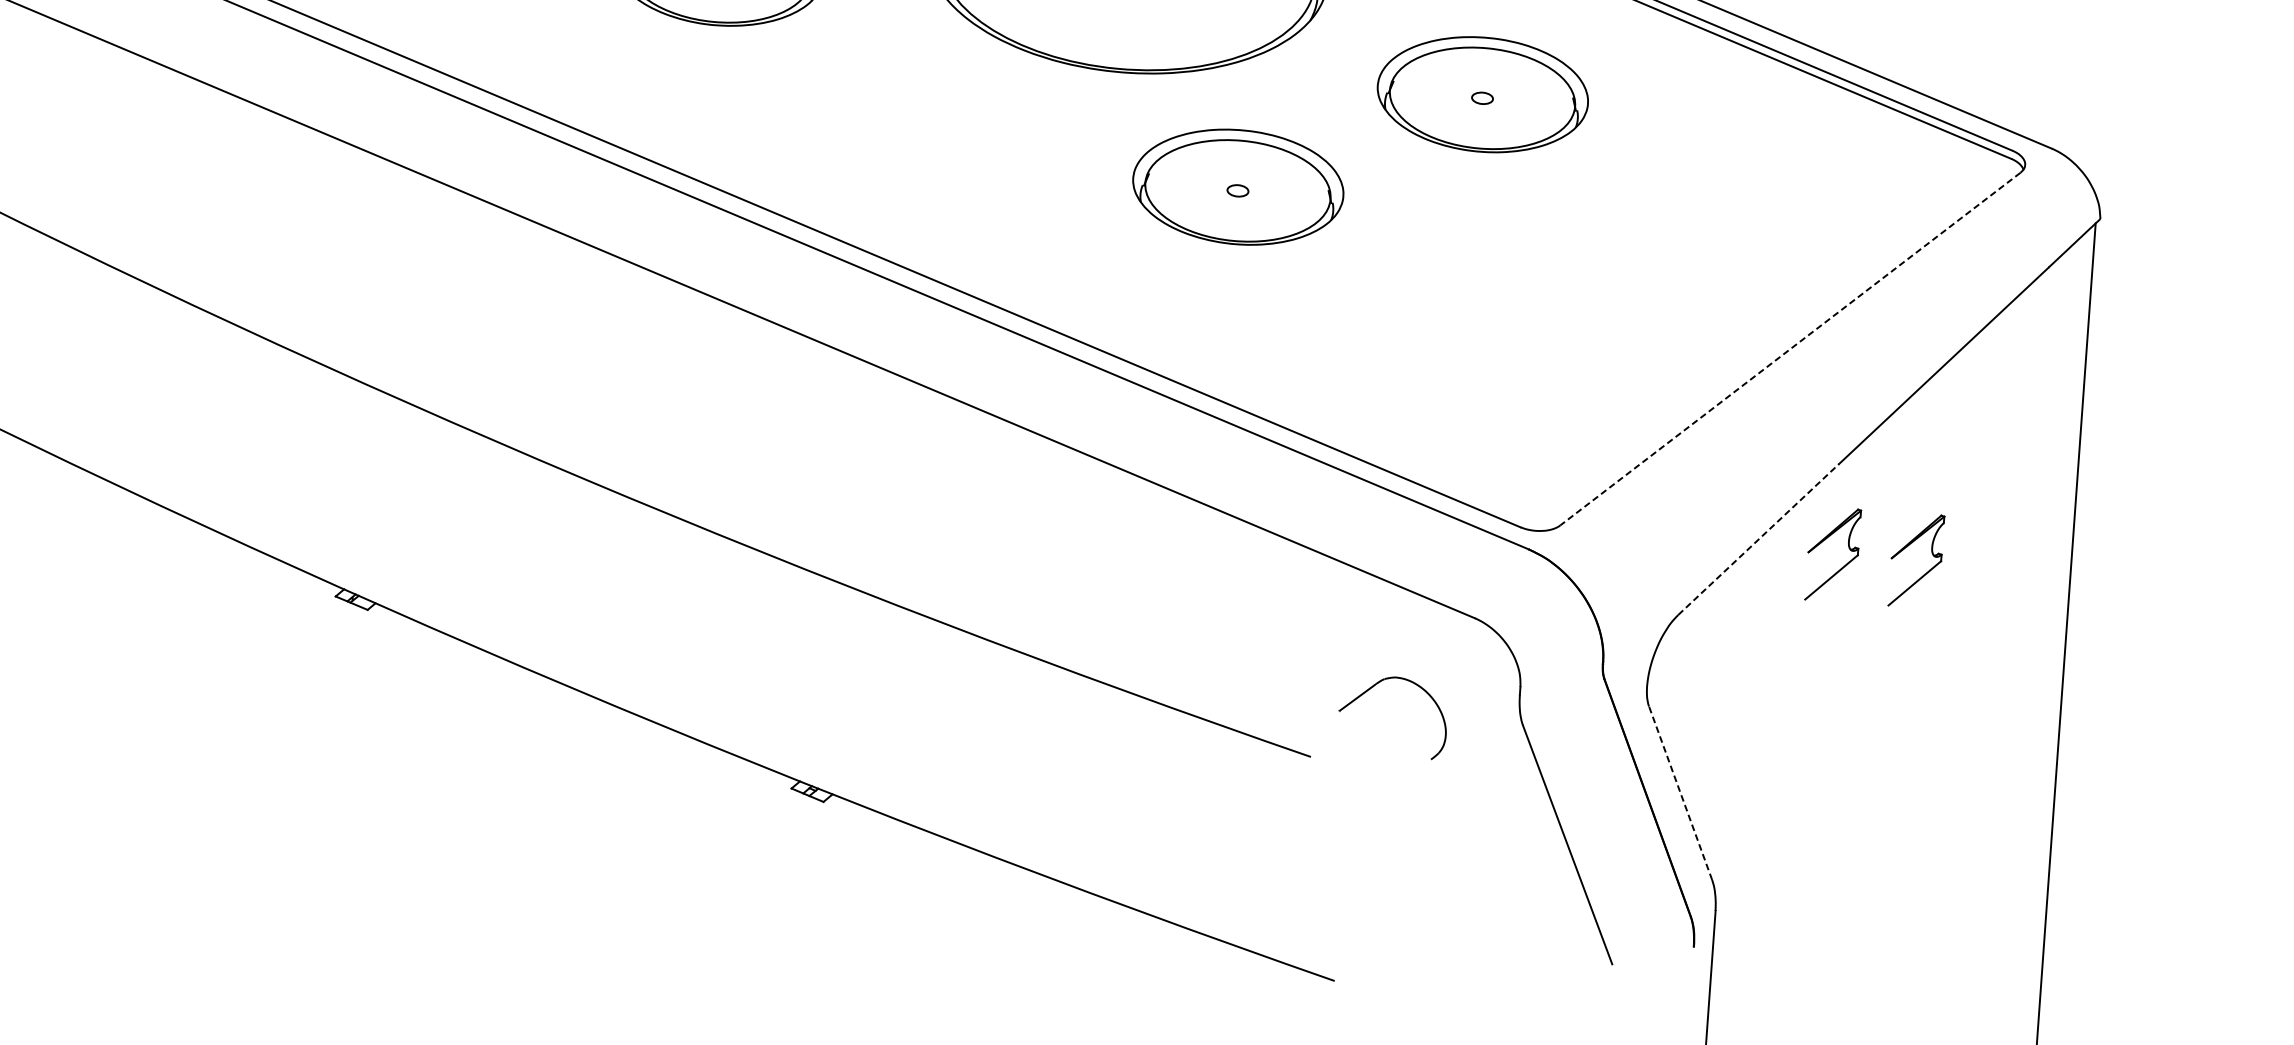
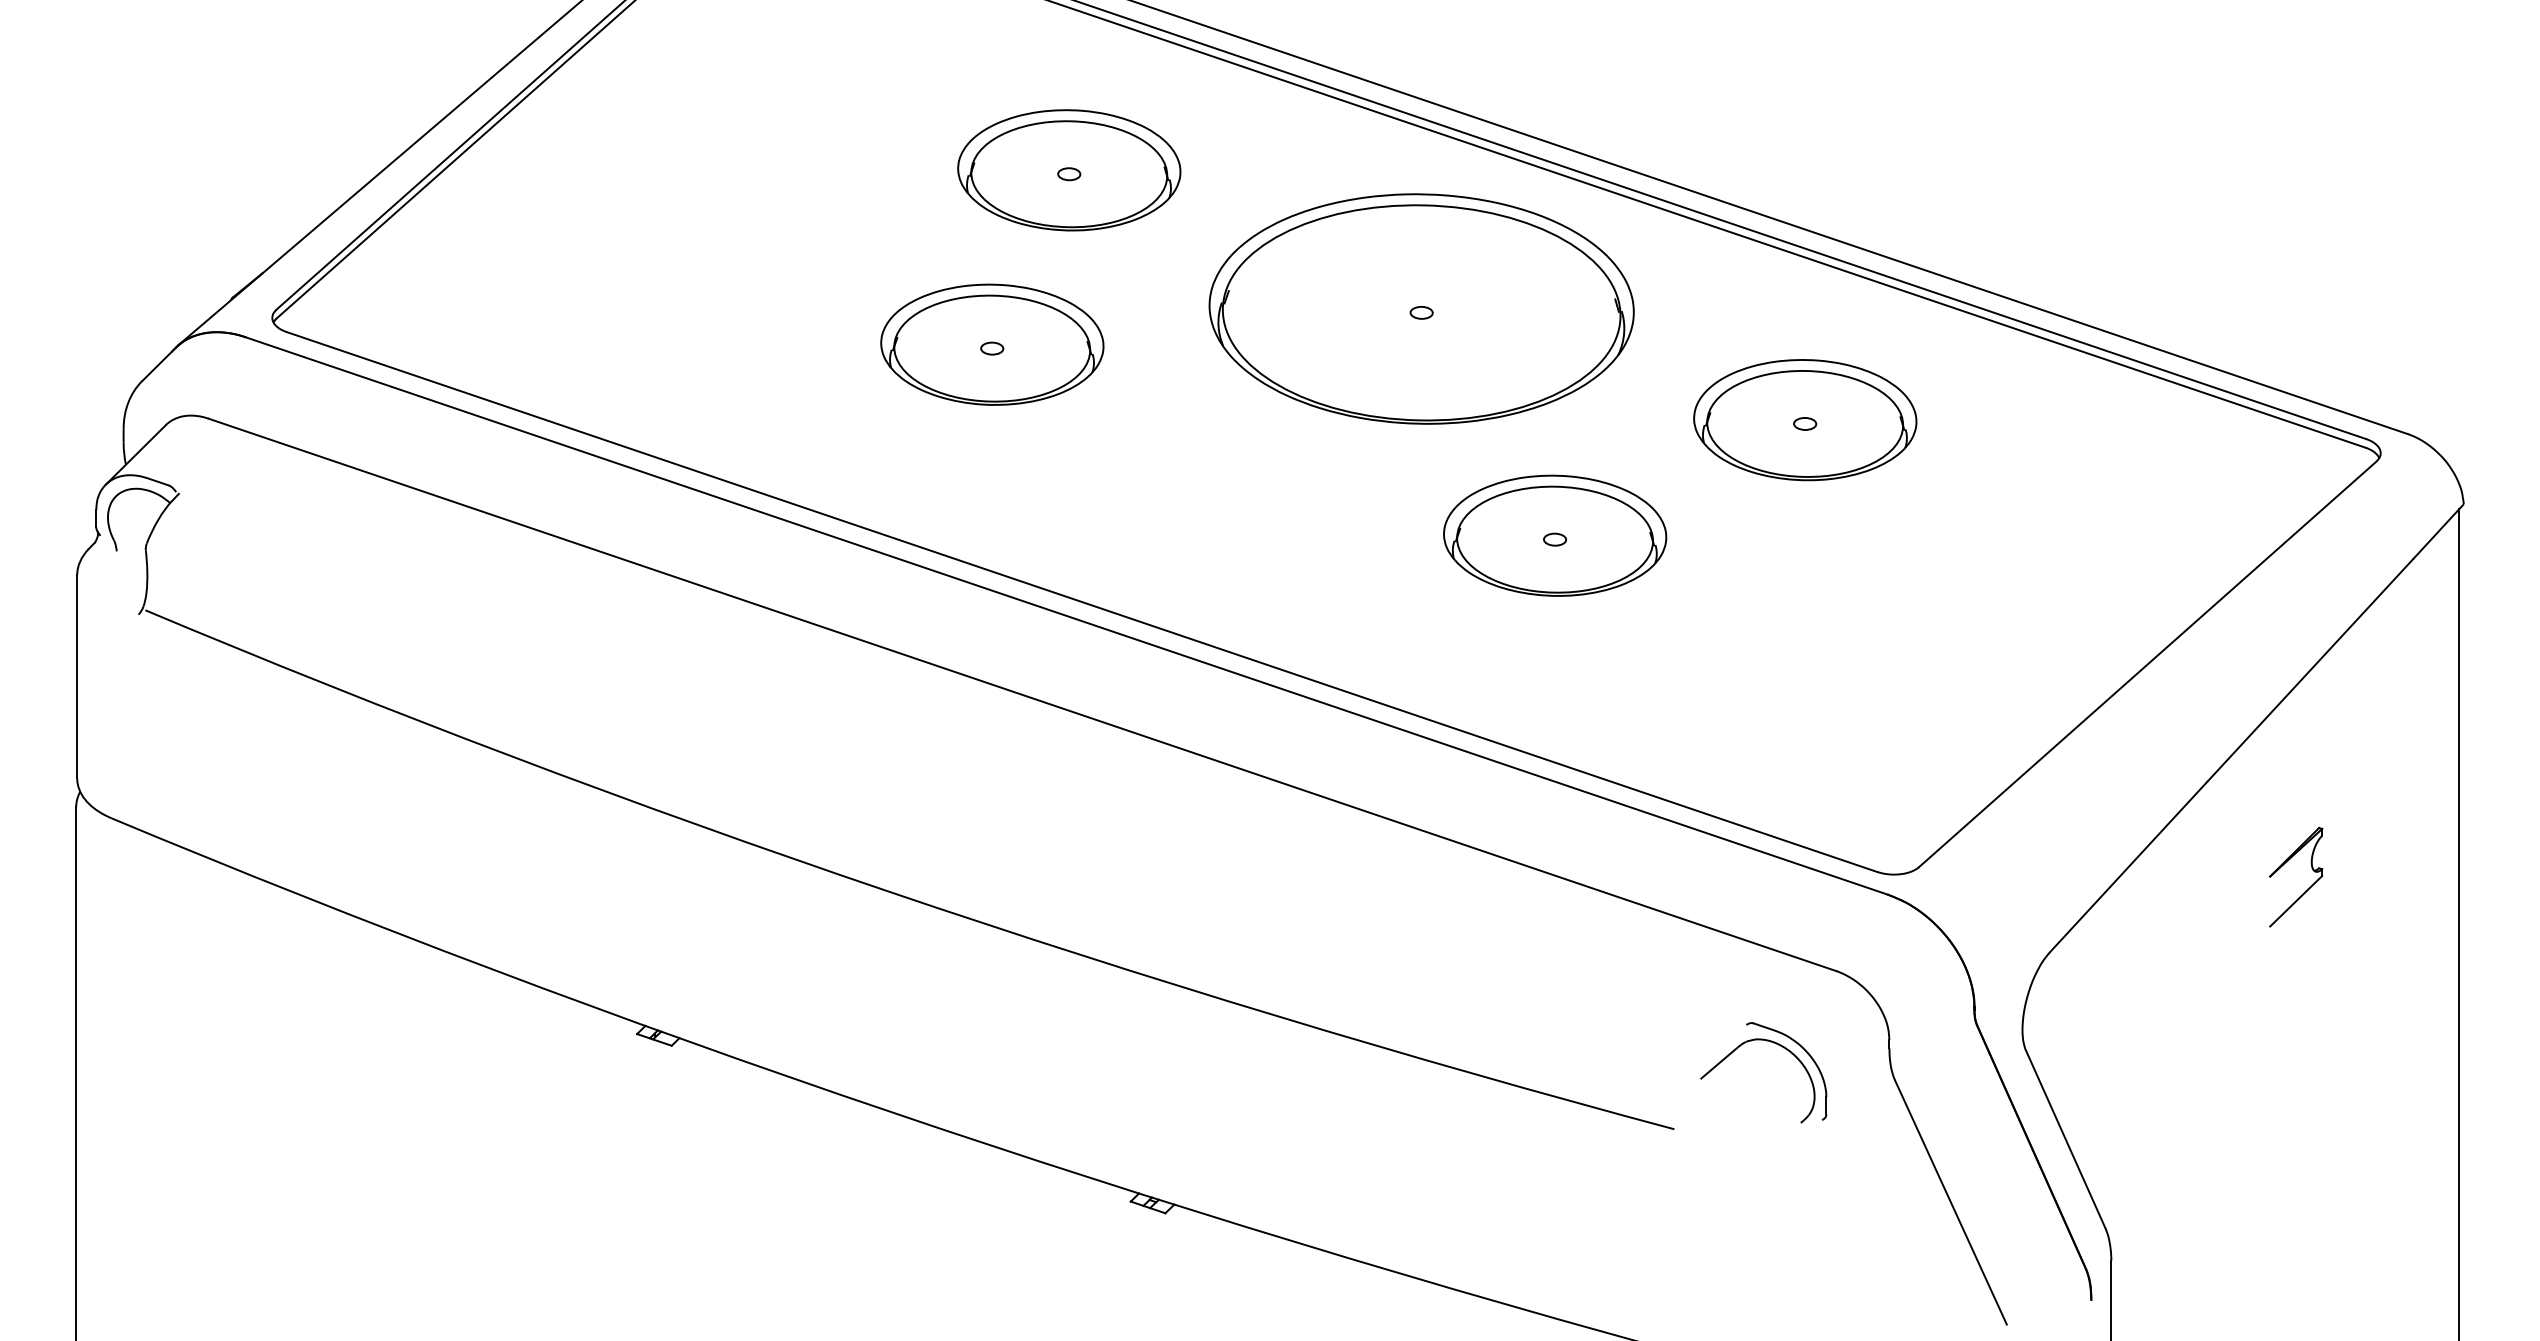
line: (1790, 349) -> (2147, 664), dashed -> solid
line: (1759, 539) -> (2129, 866), dashed -> solid
part: (1843, 566) -> (2219, 888), removed
part: (1441, 694) -> (1806, 1053), added
line: (1680, 793) -> (2065, 1139), dashed -> solid

